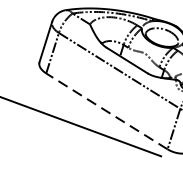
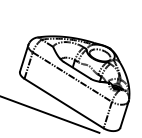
line: (107, 111) -> (64, 103), dashed -> solid

